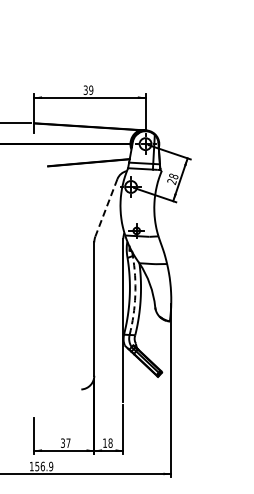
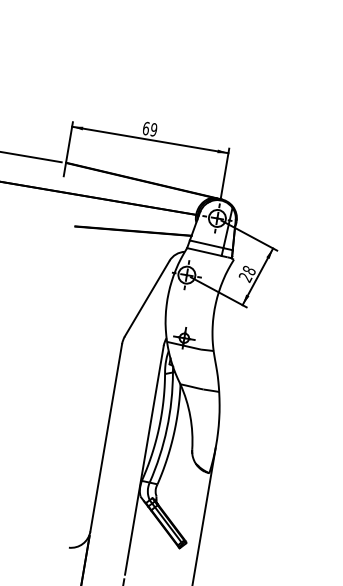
text: (85, 89) -> (146, 127), 39 -> 69
line: (106, 207) -> (147, 298), dashed -> solid
arc: (135, 295) -> (167, 428), dashed -> solid

